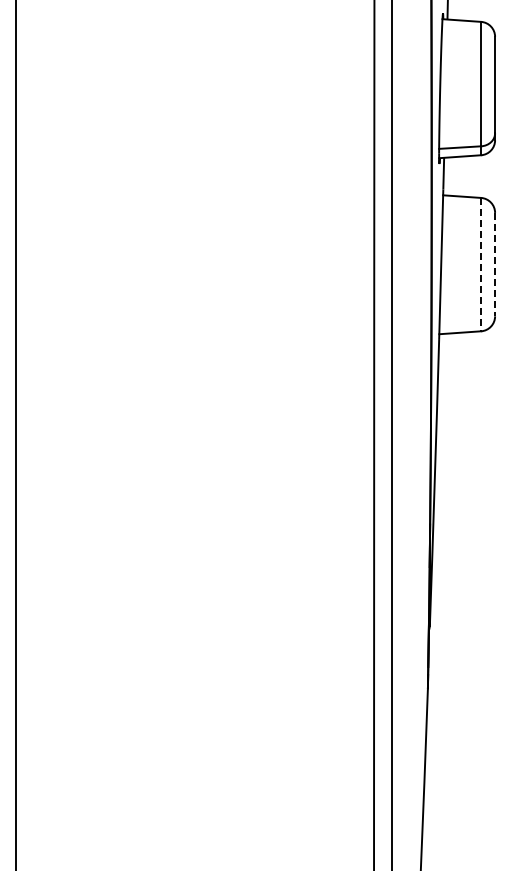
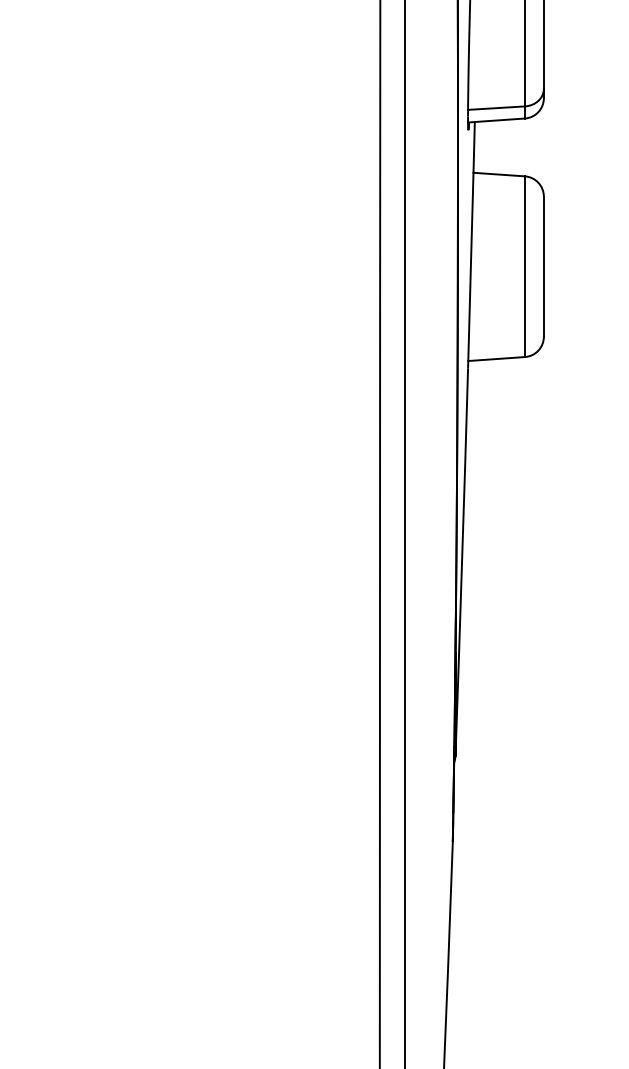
line: (481, 264) -> (525, 266), dashed -> solid
line: (495, 264) -> (544, 266), dashed -> solid

